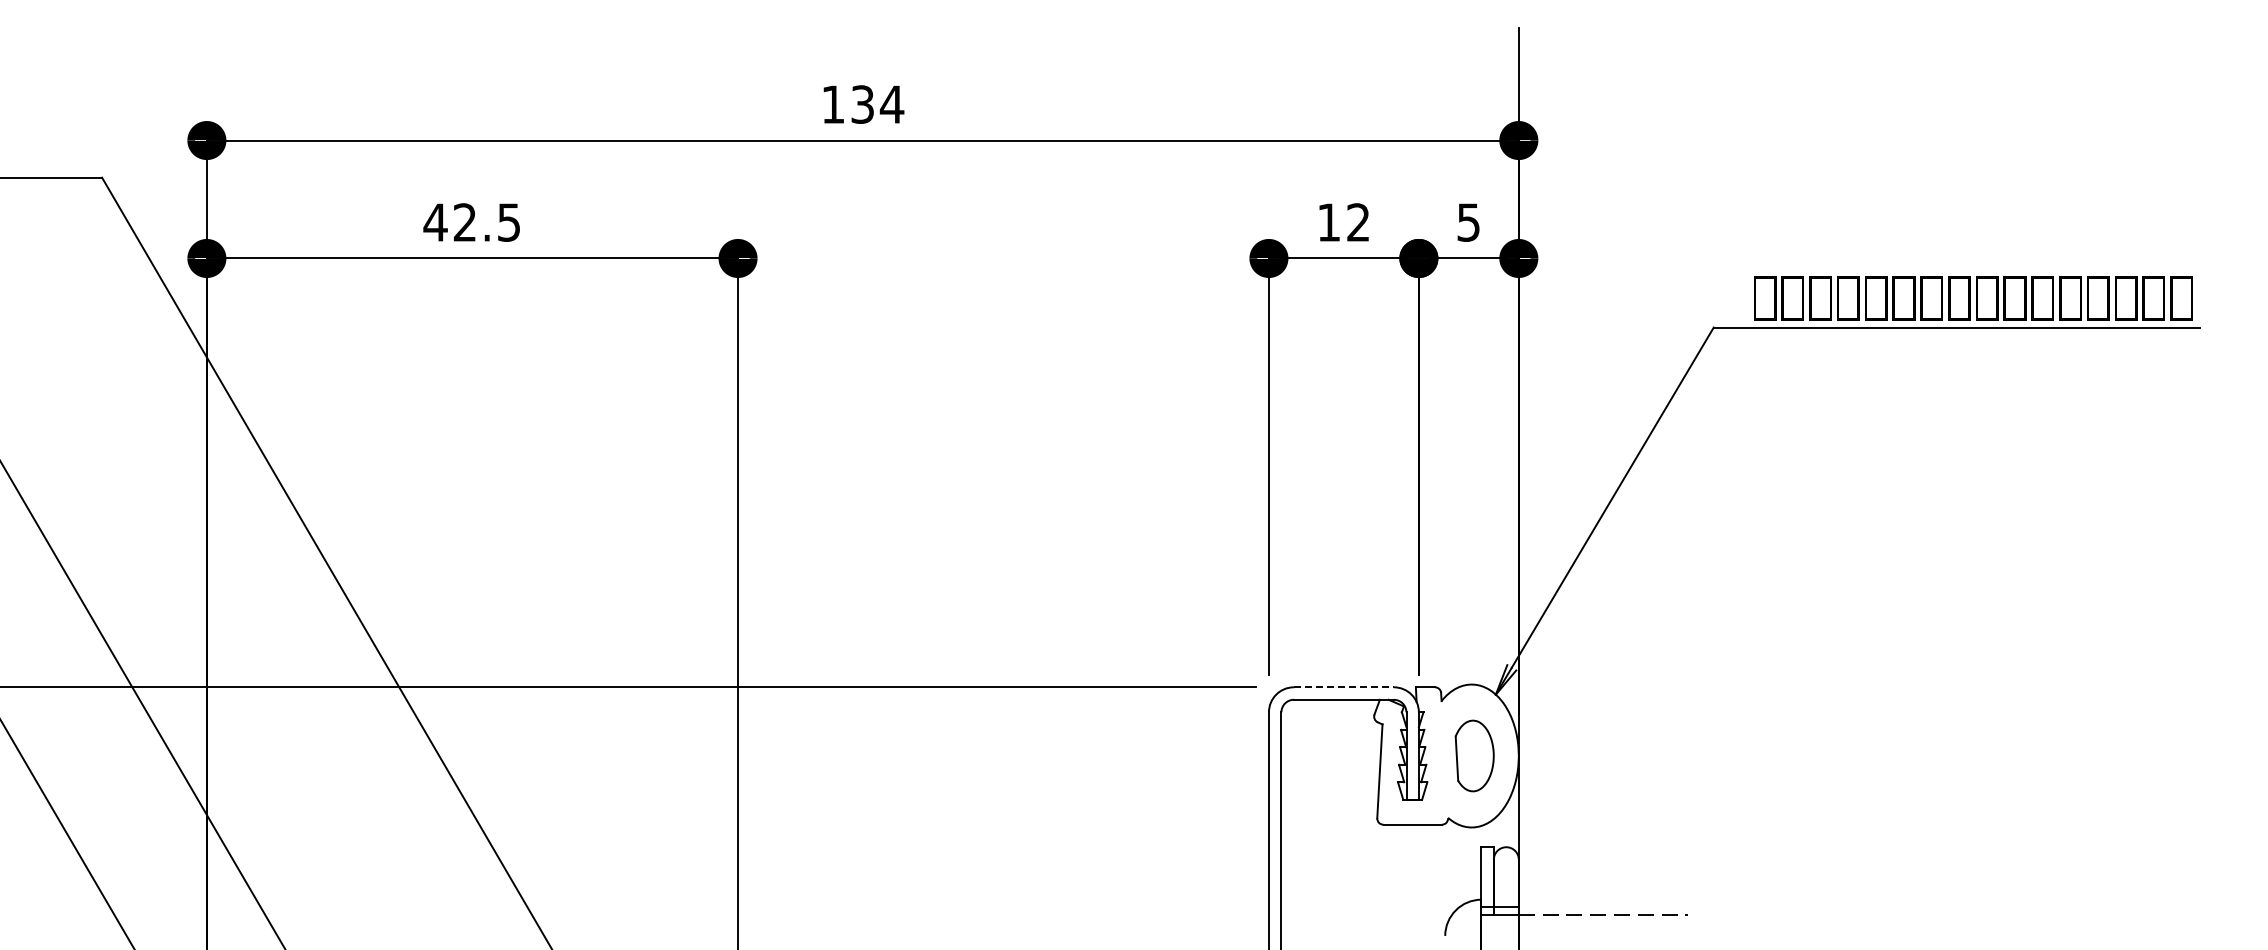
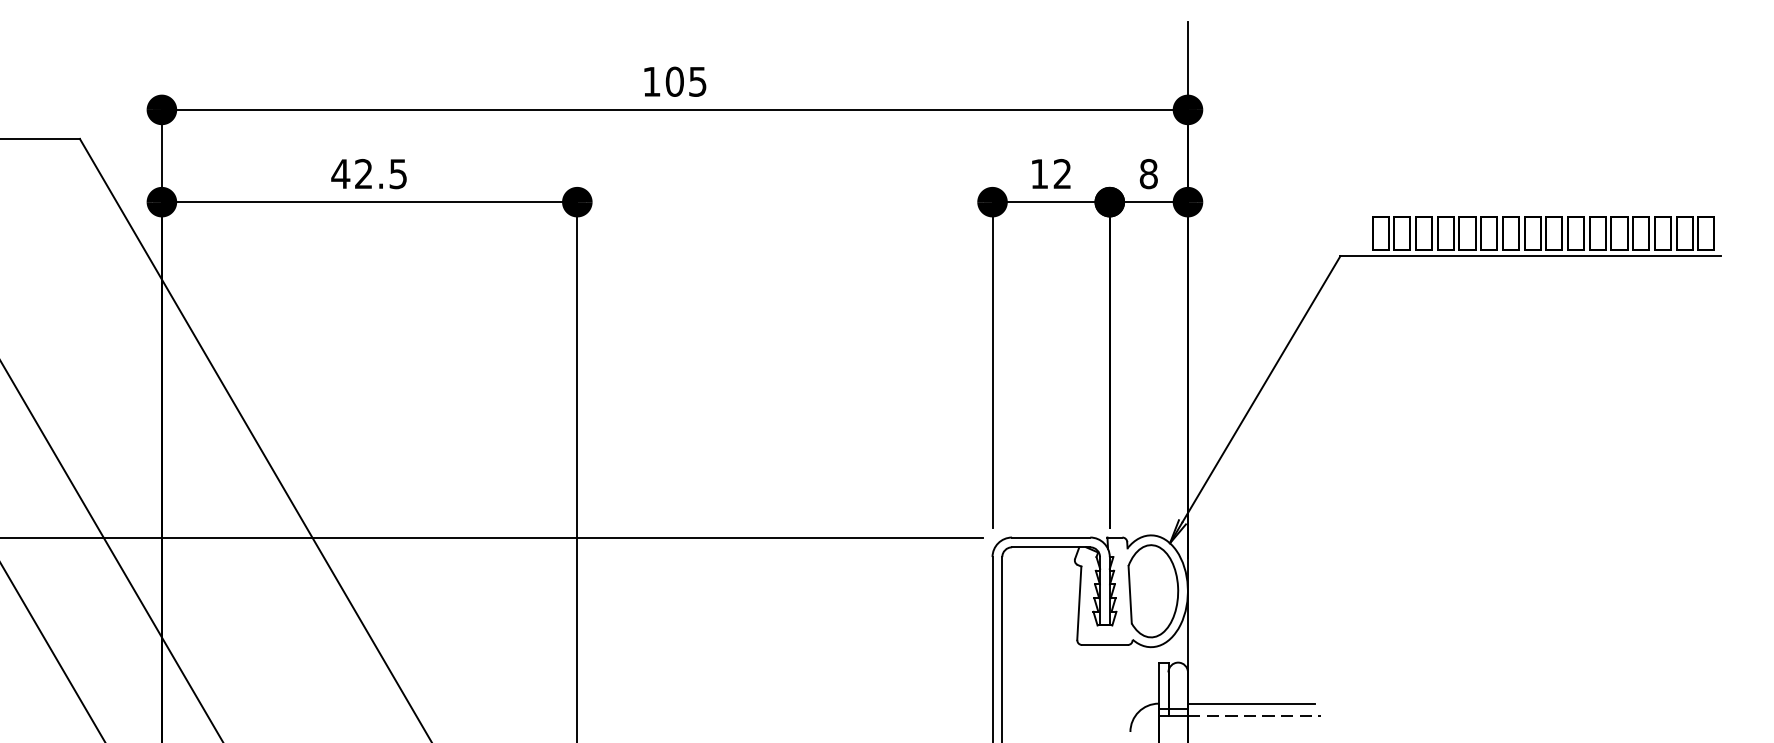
text: (877, 104) -> (686, 81), 134 -> 105
text: (1468, 222) -> (1148, 174), 5 -> 8
line: (1343, 687) -> (1050, 537), dashed -> solid
part: (1474, 755) -> (1153, 590), size x1.67
line: (1599, 899) -> (1251, 703), added

